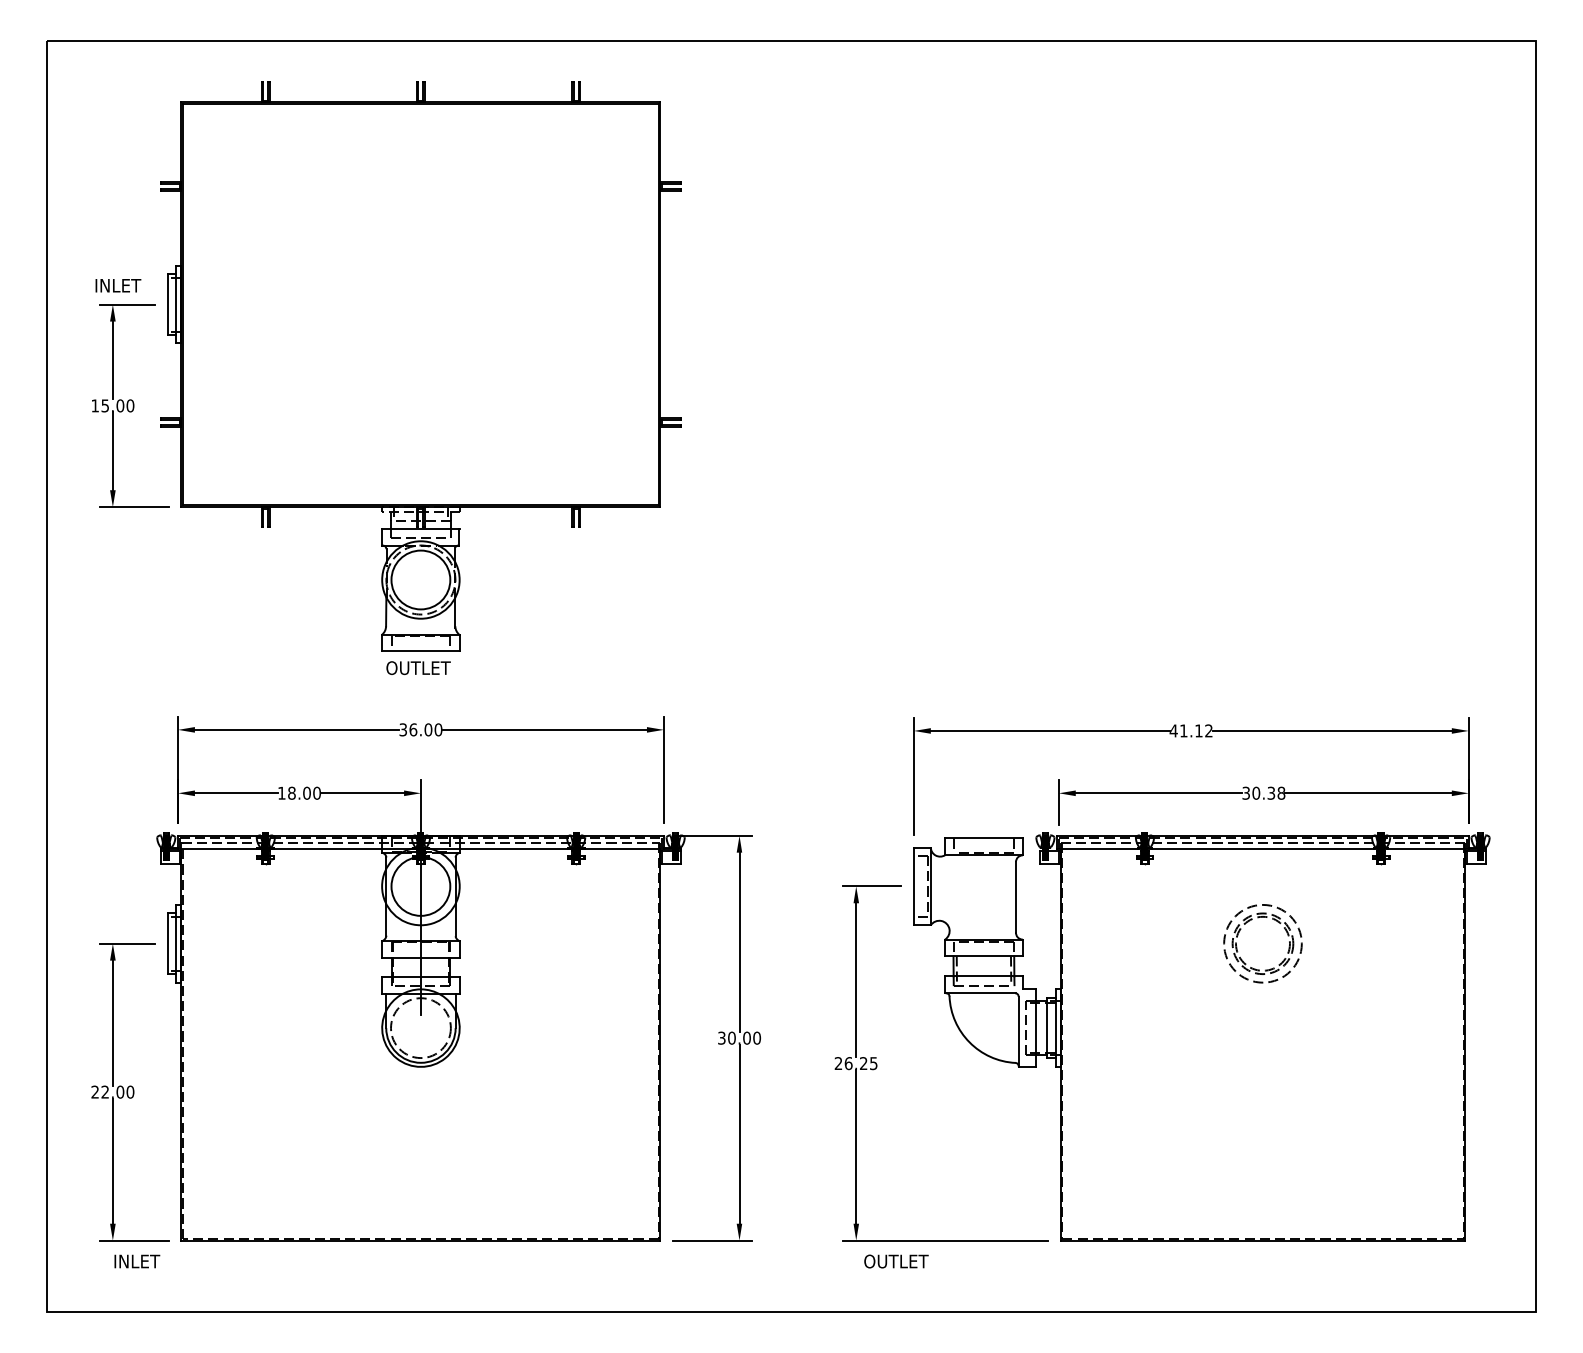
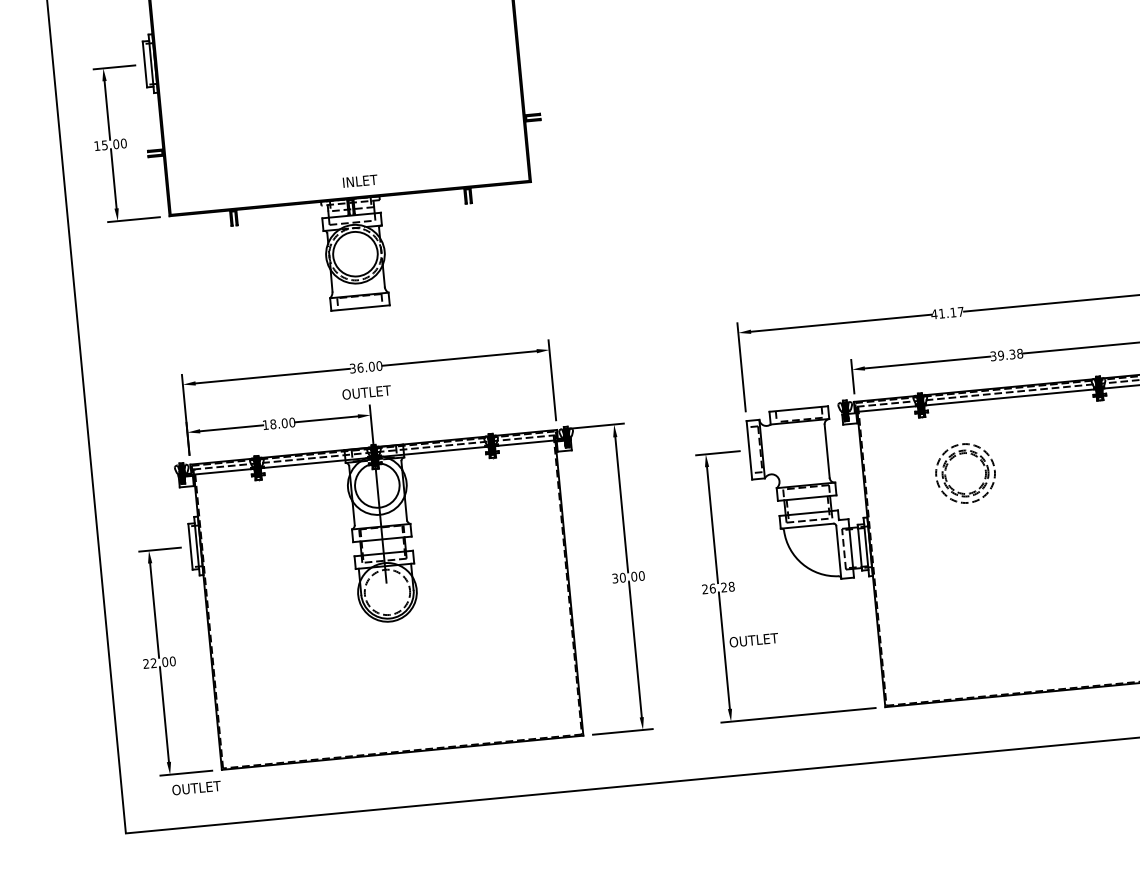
text: (118, 285) -> (360, 181), moved
text: (418, 667) -> (366, 392), moved
text: (1208, 730) -> (960, 311), 41.12 -> 41.17
text: (1256, 793) -> (1001, 355), 30.38 -> 39.38
part: (1239, 933) -> (947, 467), moved
text: (873, 1063) -> (731, 586), 26.25 -> 26.28
text: (145, 1261) -> (196, 788), INLET -> OUTLET
text: (896, 1261) -> (754, 640), moved

